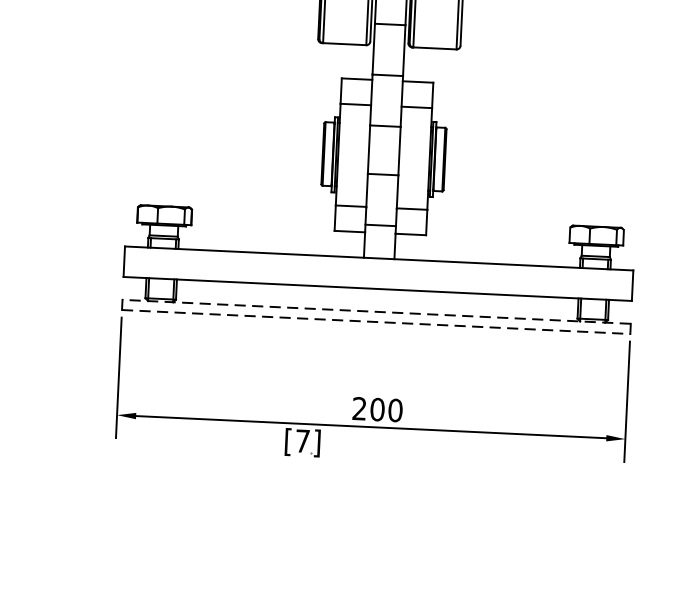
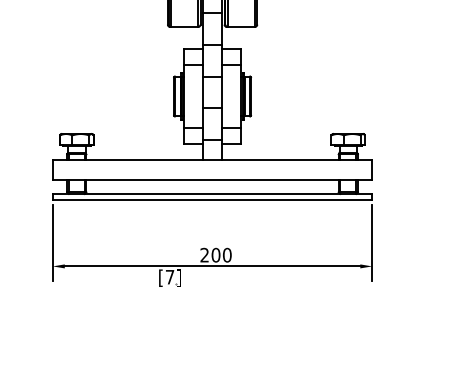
line: (376, 311) -> (212, 193), dashed -> solid
line: (376, 322) -> (212, 200), dashed -> solid

